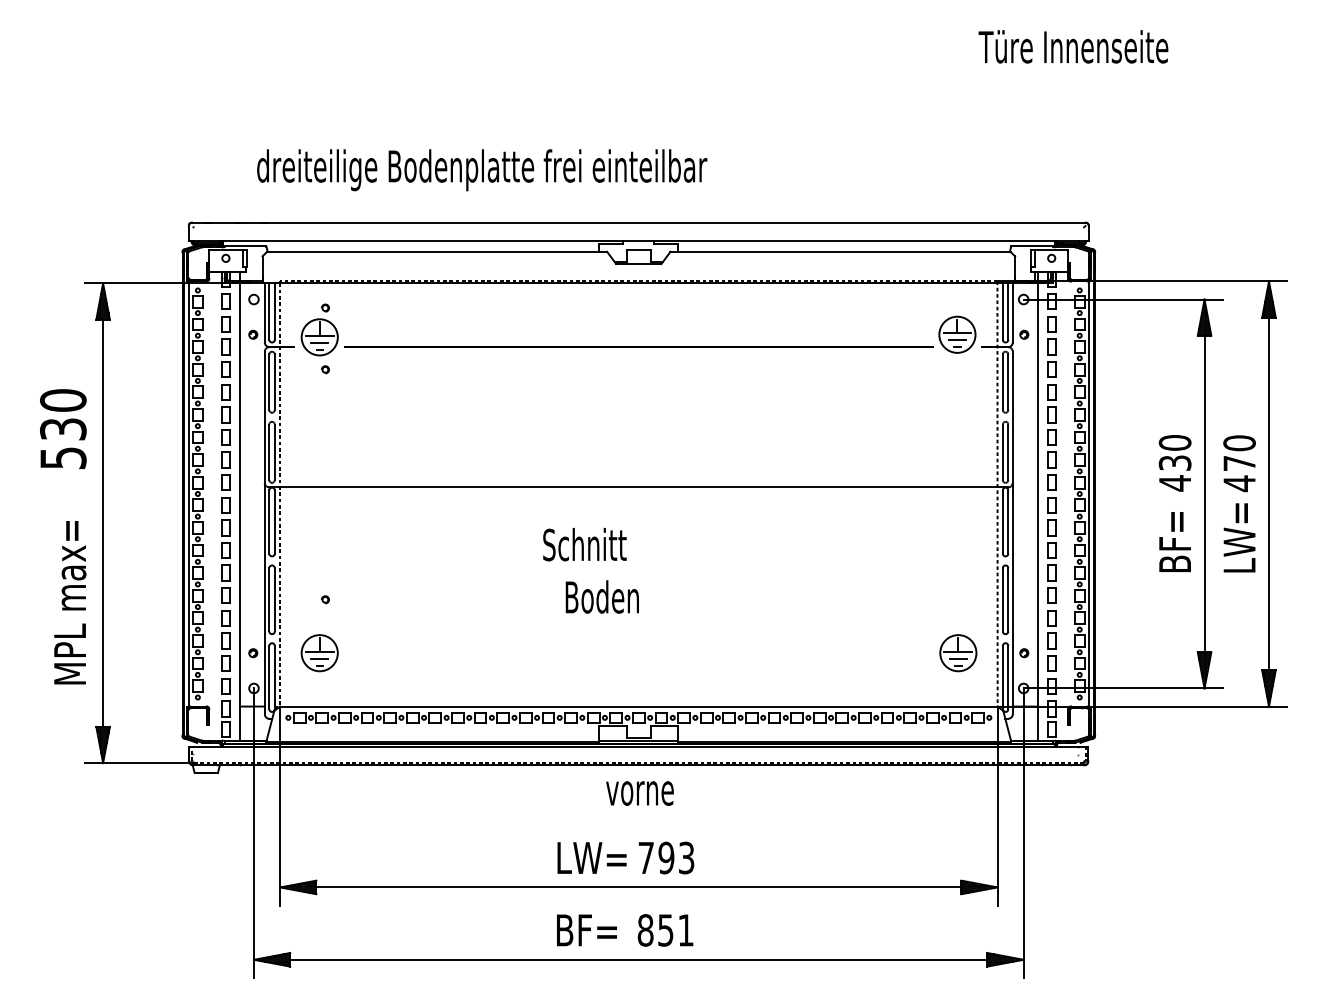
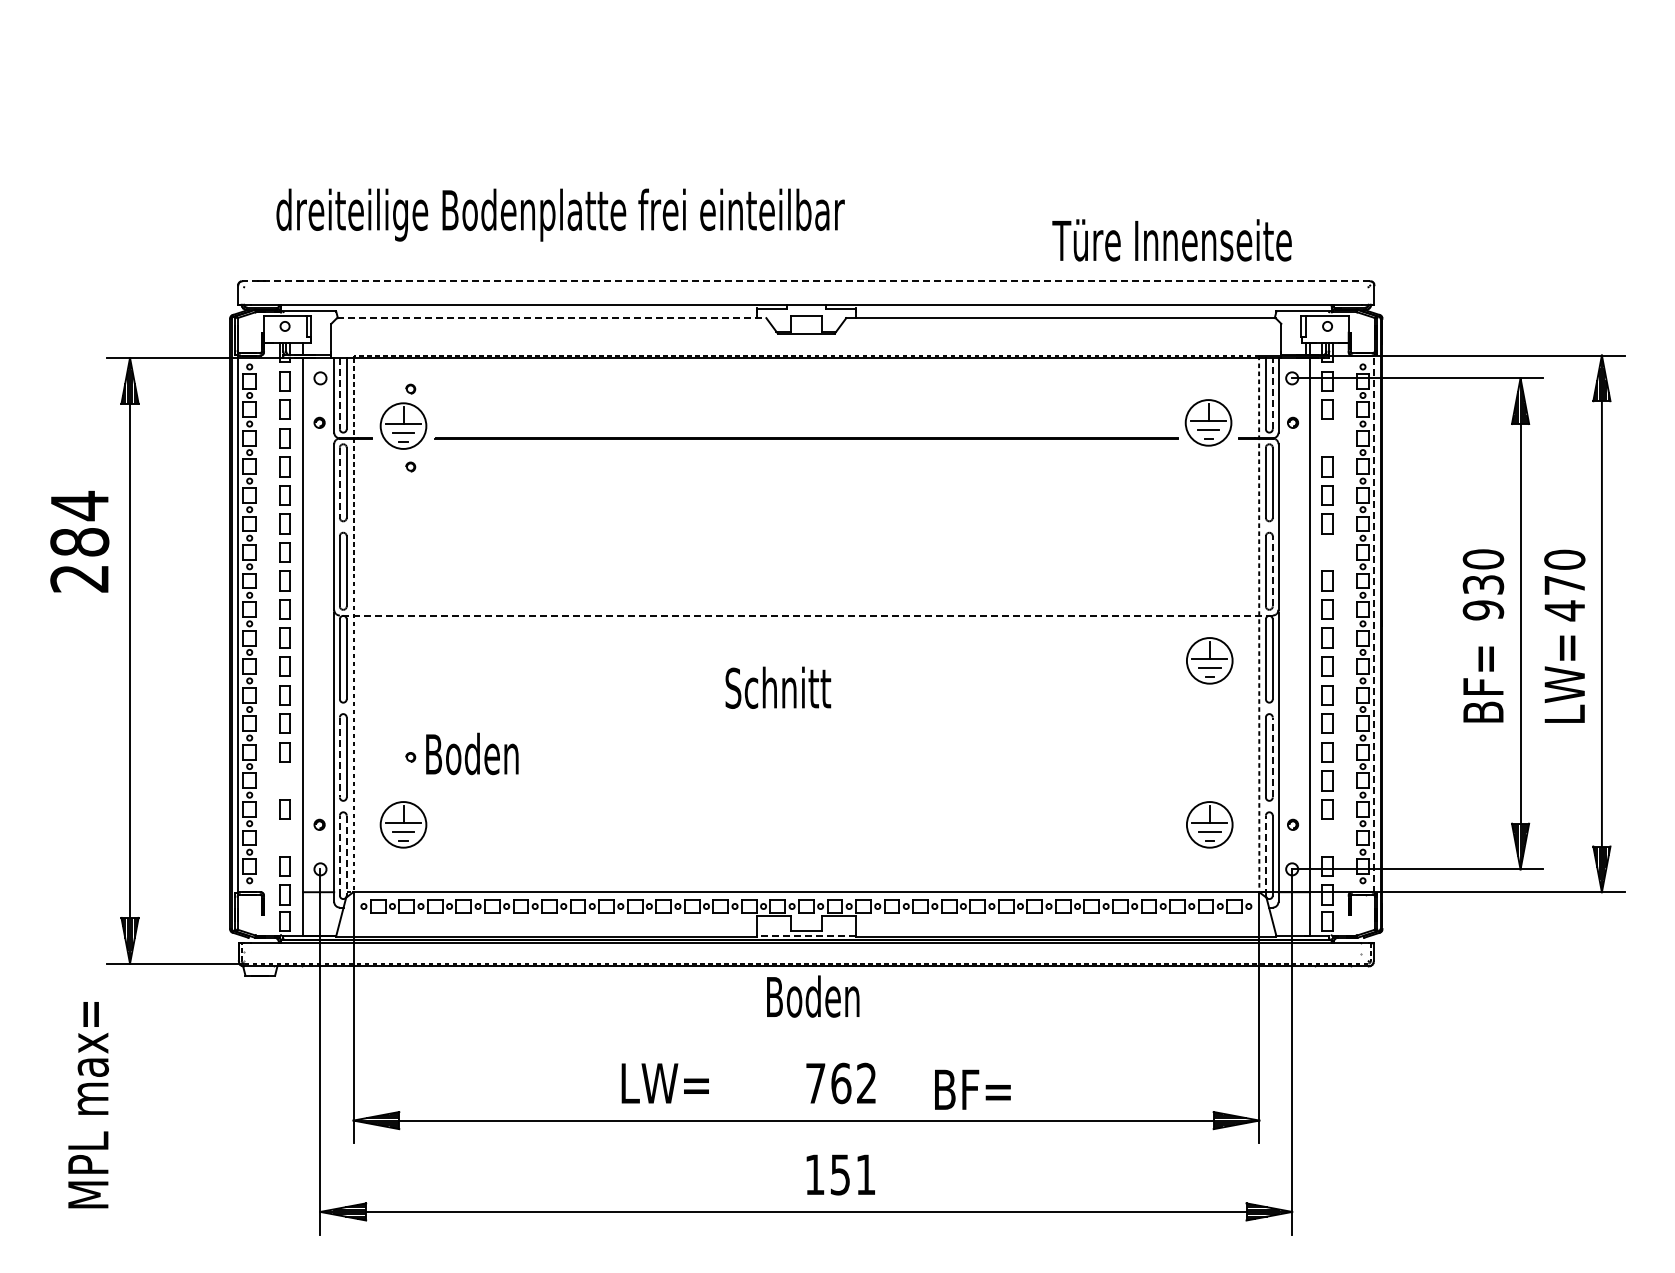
text: (1073, 46) -> (1171, 240), moved
text: (482, 169) -> (560, 214), moved
line: (638, 222) -> (805, 281), solid -> dashed
line: (436, 252) -> (551, 318), solid -> dashed
line: (269, 311) -> (339, 393), solid -> dashed
line: (1008, 311) -> (1272, 393), solid -> dashed
part: (1051, 347) -> (1327, 438), removed
line: (269, 382) -> (339, 483), solid -> dashed
text: (63, 428) -> (79, 541), 530 -> 284
part: (1051, 437) -> (1327, 552), removed
line: (1008, 451) -> (1272, 570), solid -> dashed
text: (1175, 483) -> (1483, 610), 430 -> 930
line: (638, 487) -> (805, 615), solid -> dashed
line: (1088, 493) -> (1374, 623), solid -> dashed
part: (958, 523) -> (1209, 660), added
text: (585, 544) -> (778, 687), moved
text: (602, 596) -> (472, 753), moved
line: (269, 599) -> (339, 757), solid -> dashed
line: (1008, 599) -> (1272, 757), solid -> dashed
text: (70, 603) -> (88, 1105), moved
part: (225, 618) -> (284, 780), removed
part: (225, 663) -> (284, 837), removed
part: (1051, 663) -> (1327, 837), removed
line: (269, 677) -> (339, 855), solid -> dashed
line: (274, 677) -> (346, 855), solid -> dashed
line: (1002, 677) -> (1265, 855), solid -> dashed
line: (638, 740) -> (806, 935), solid -> dashed
text: (643, 789) -> (812, 996), vorne -> Boden
text: (591, 858) -> (664, 1083), moved
text: (676, 858) -> (853, 1083), 793 -> 762
text: (586, 930) -> (972, 1089), moved
text: (645, 930) -> (814, 1174), 851 -> 151

